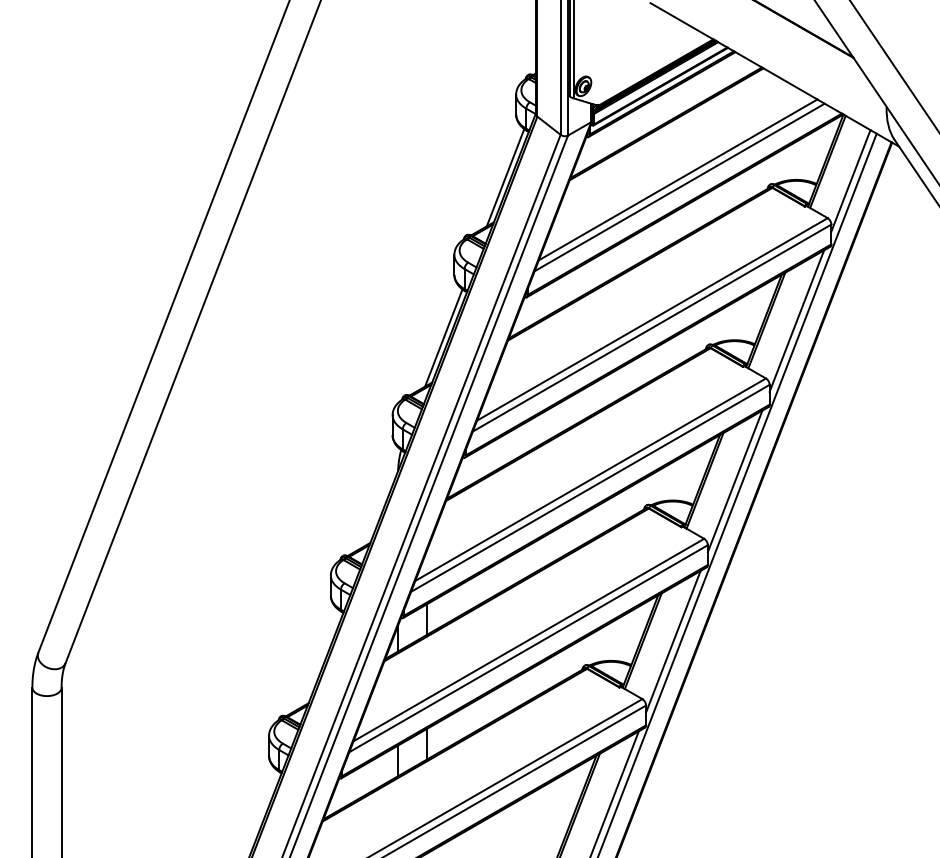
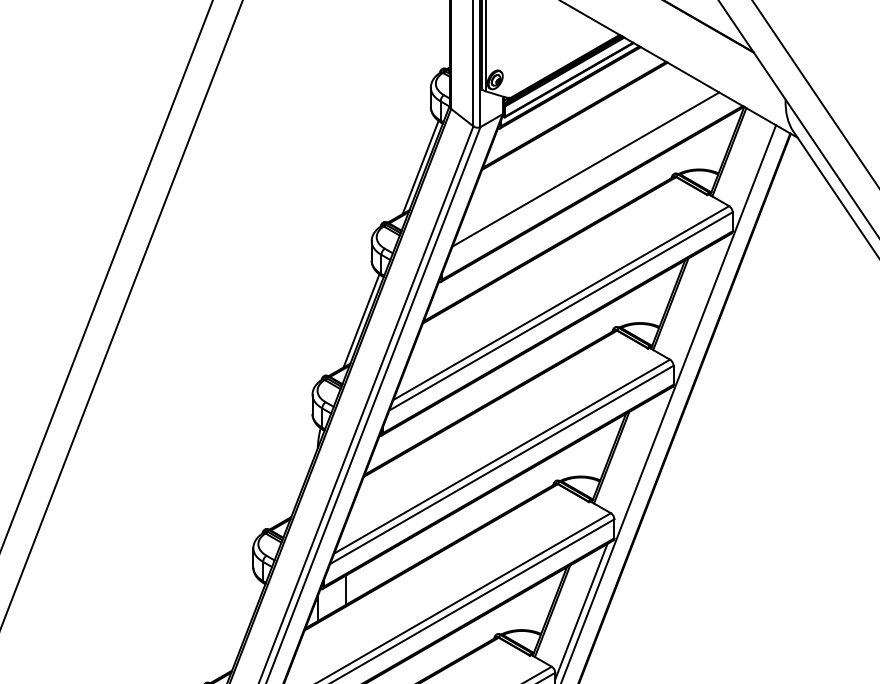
line: (850, 180) -> (750, 170), removed
line: (679, 187) -> (587, 176), removed
line: (796, 320) -> (699, 304), removed
line: (734, 481) -> (639, 458), removed

